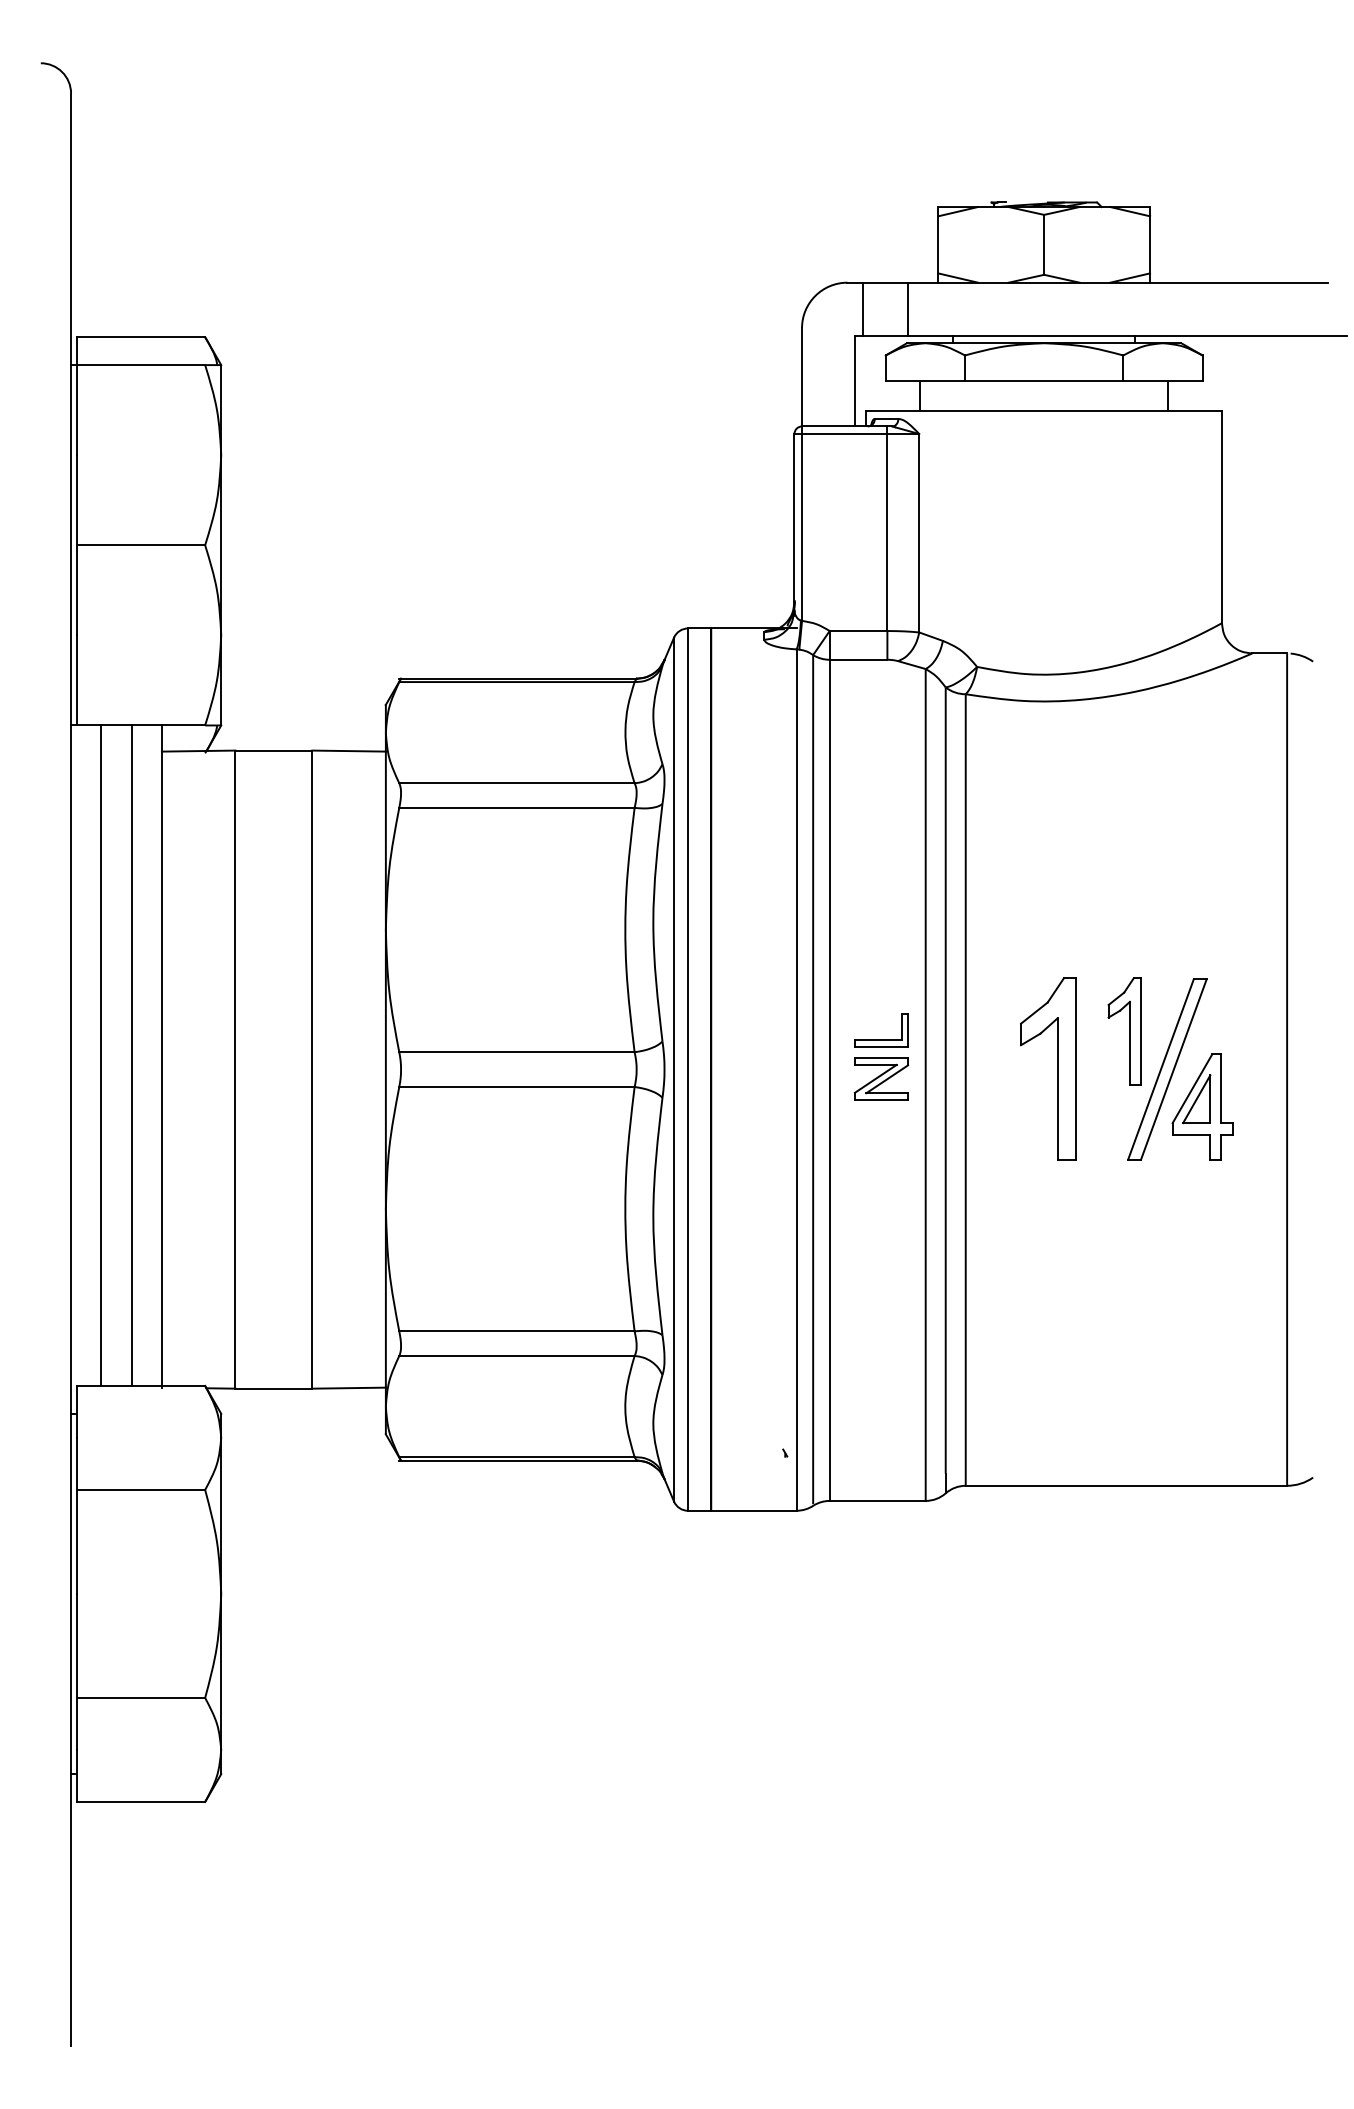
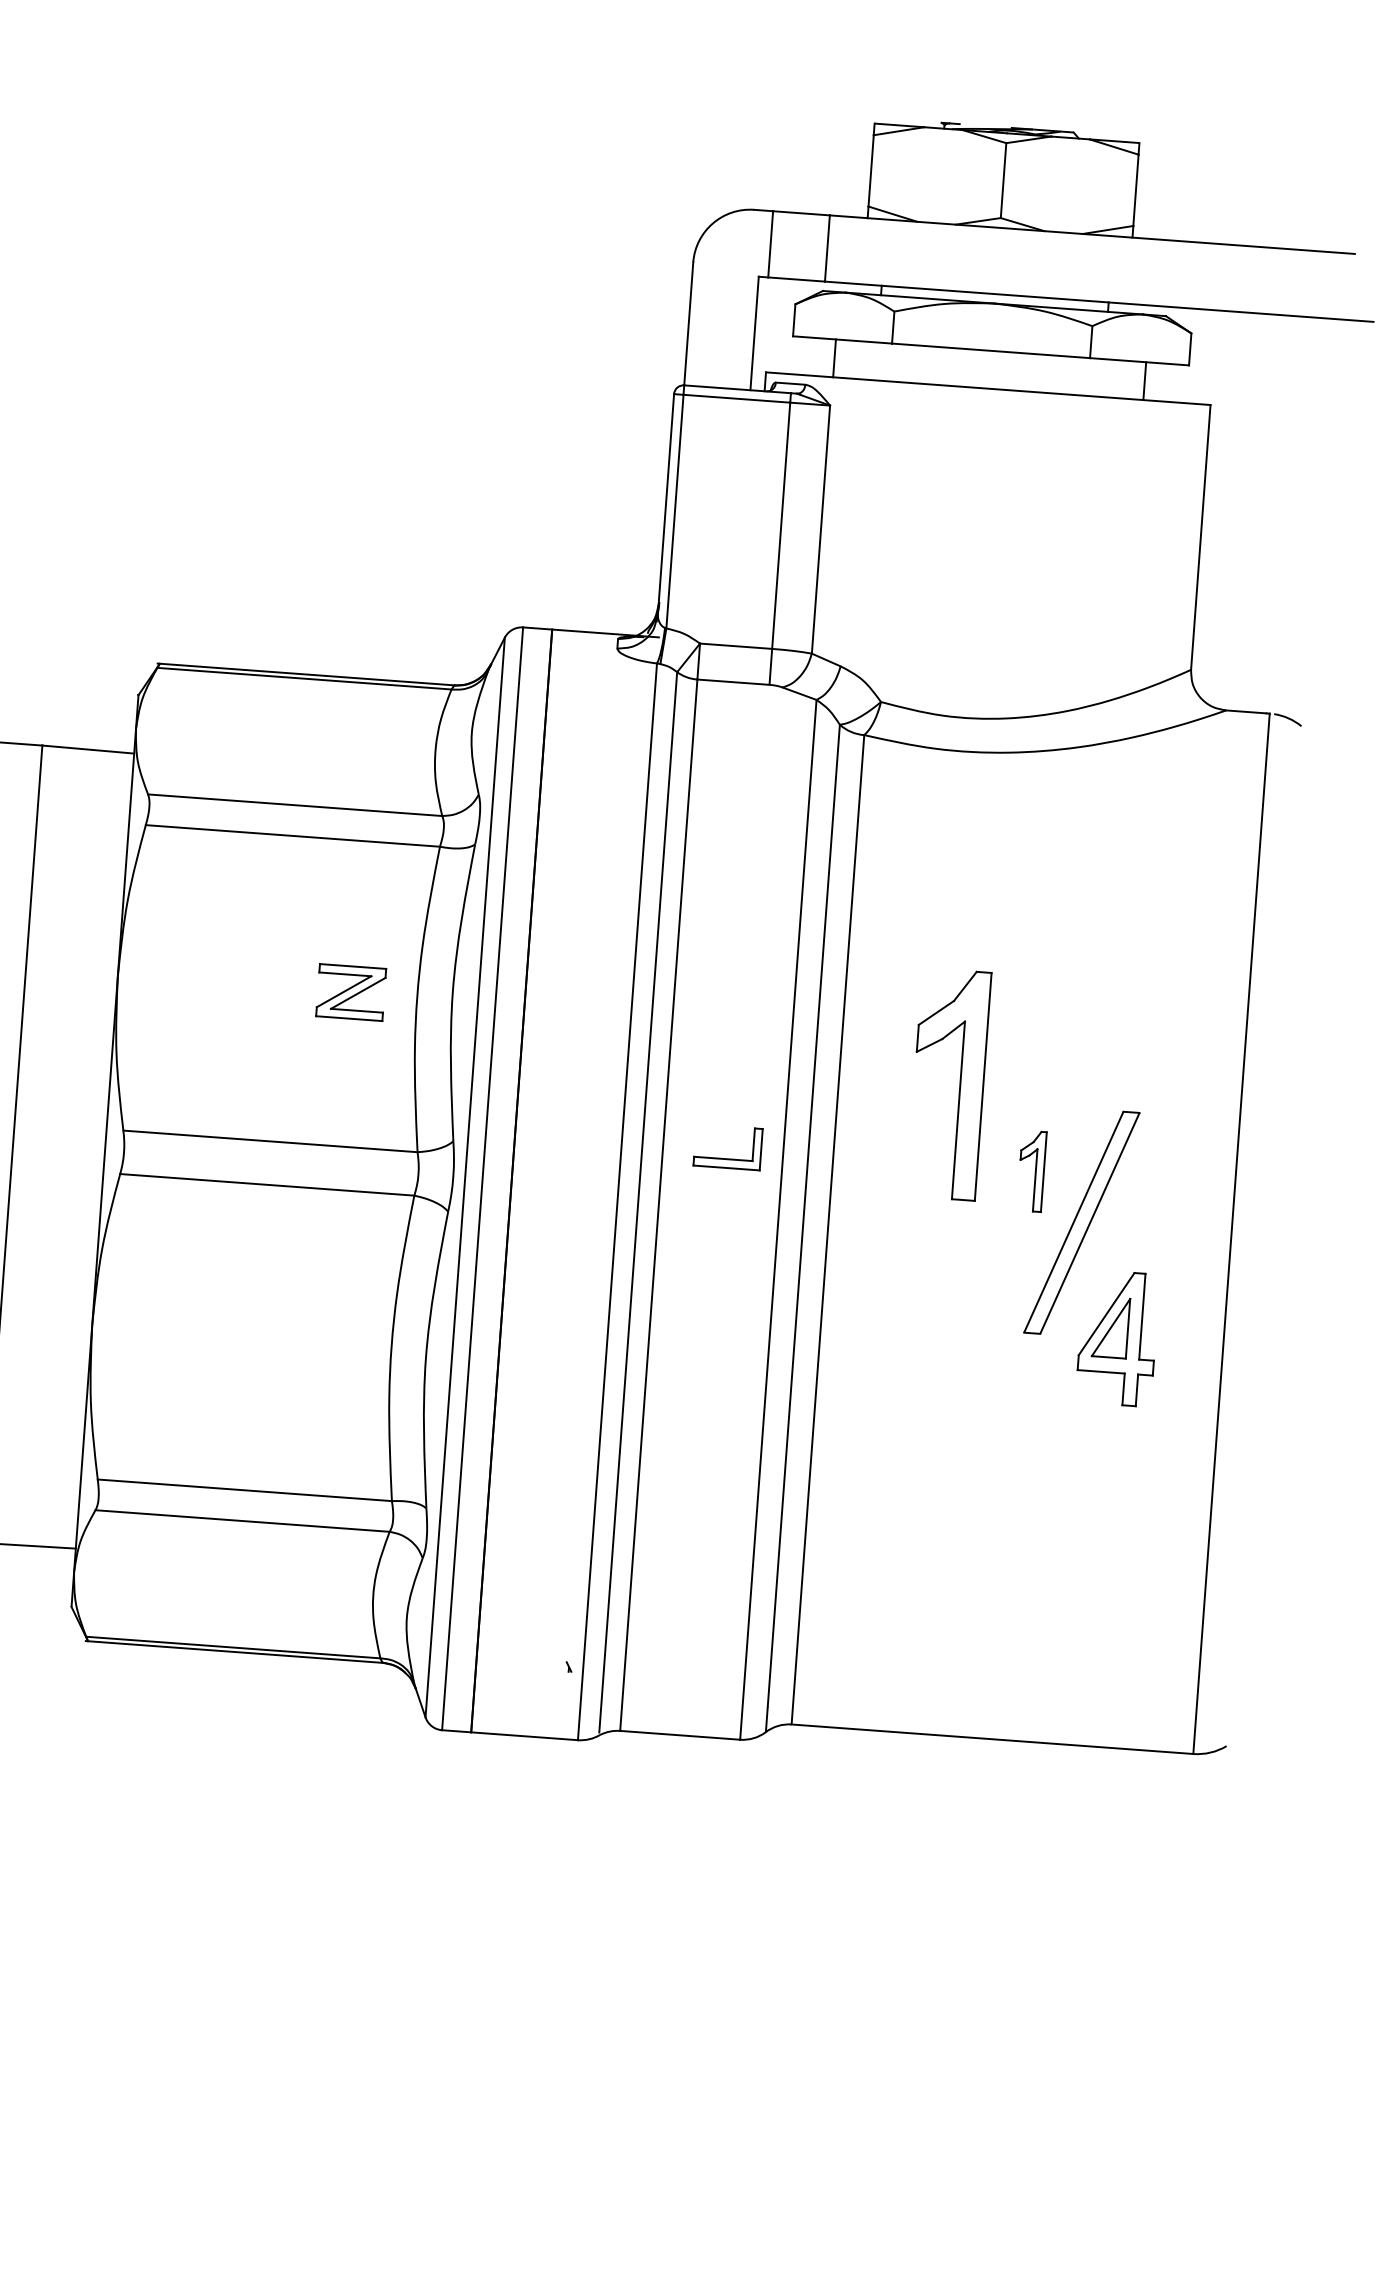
part: (1124, 1031) -> (1031, 1171), size x0.6
part: (1057, 1068) -> (960, 1084), moved
part: (881, 1078) -> (351, 991), moved
part: (1202, 1106) -> (1117, 1337), moved

